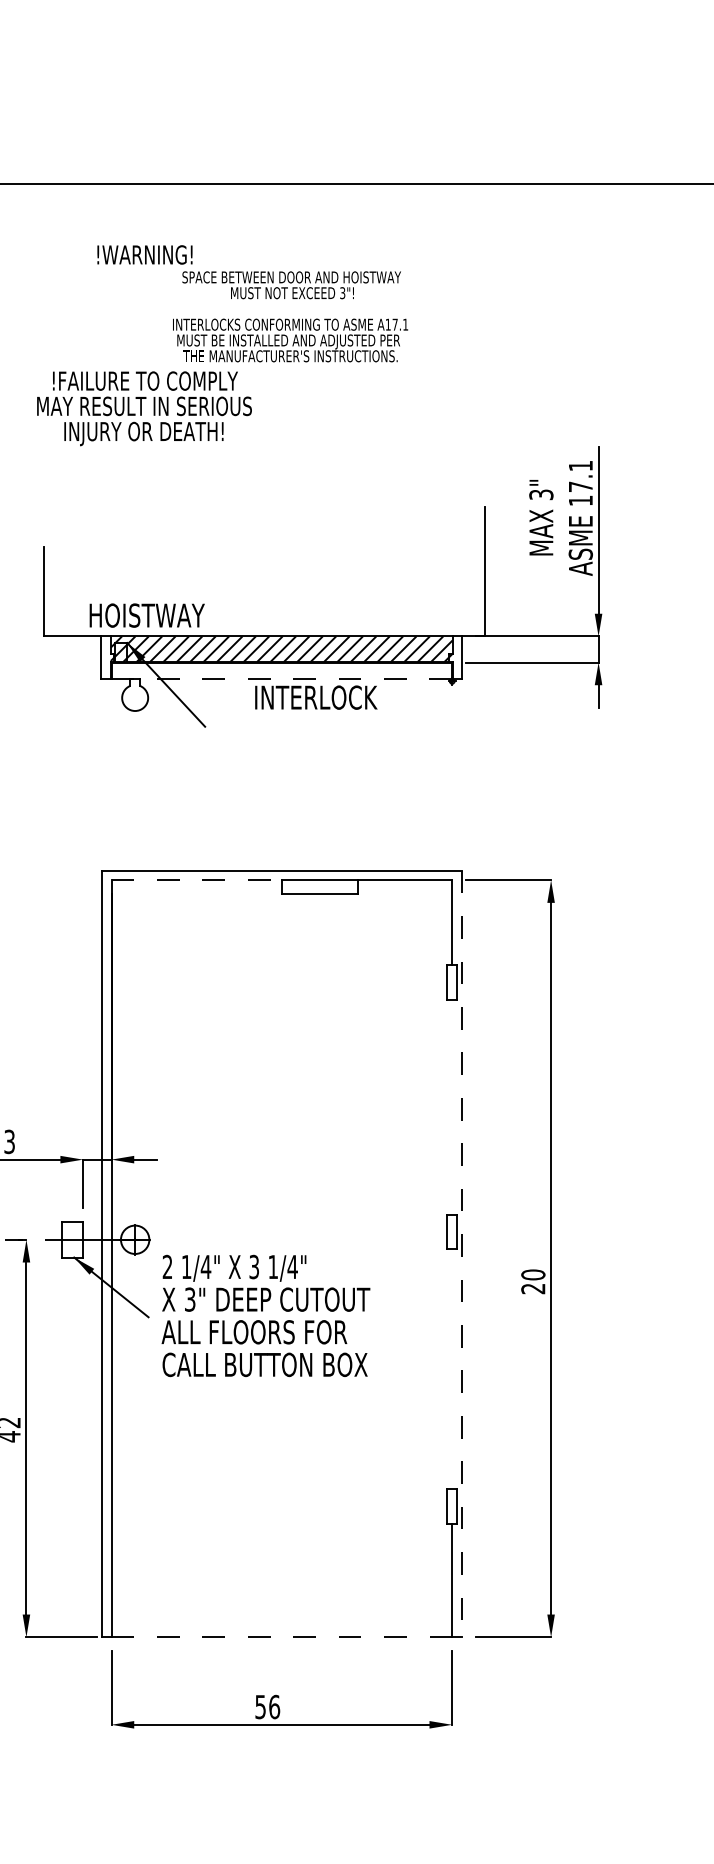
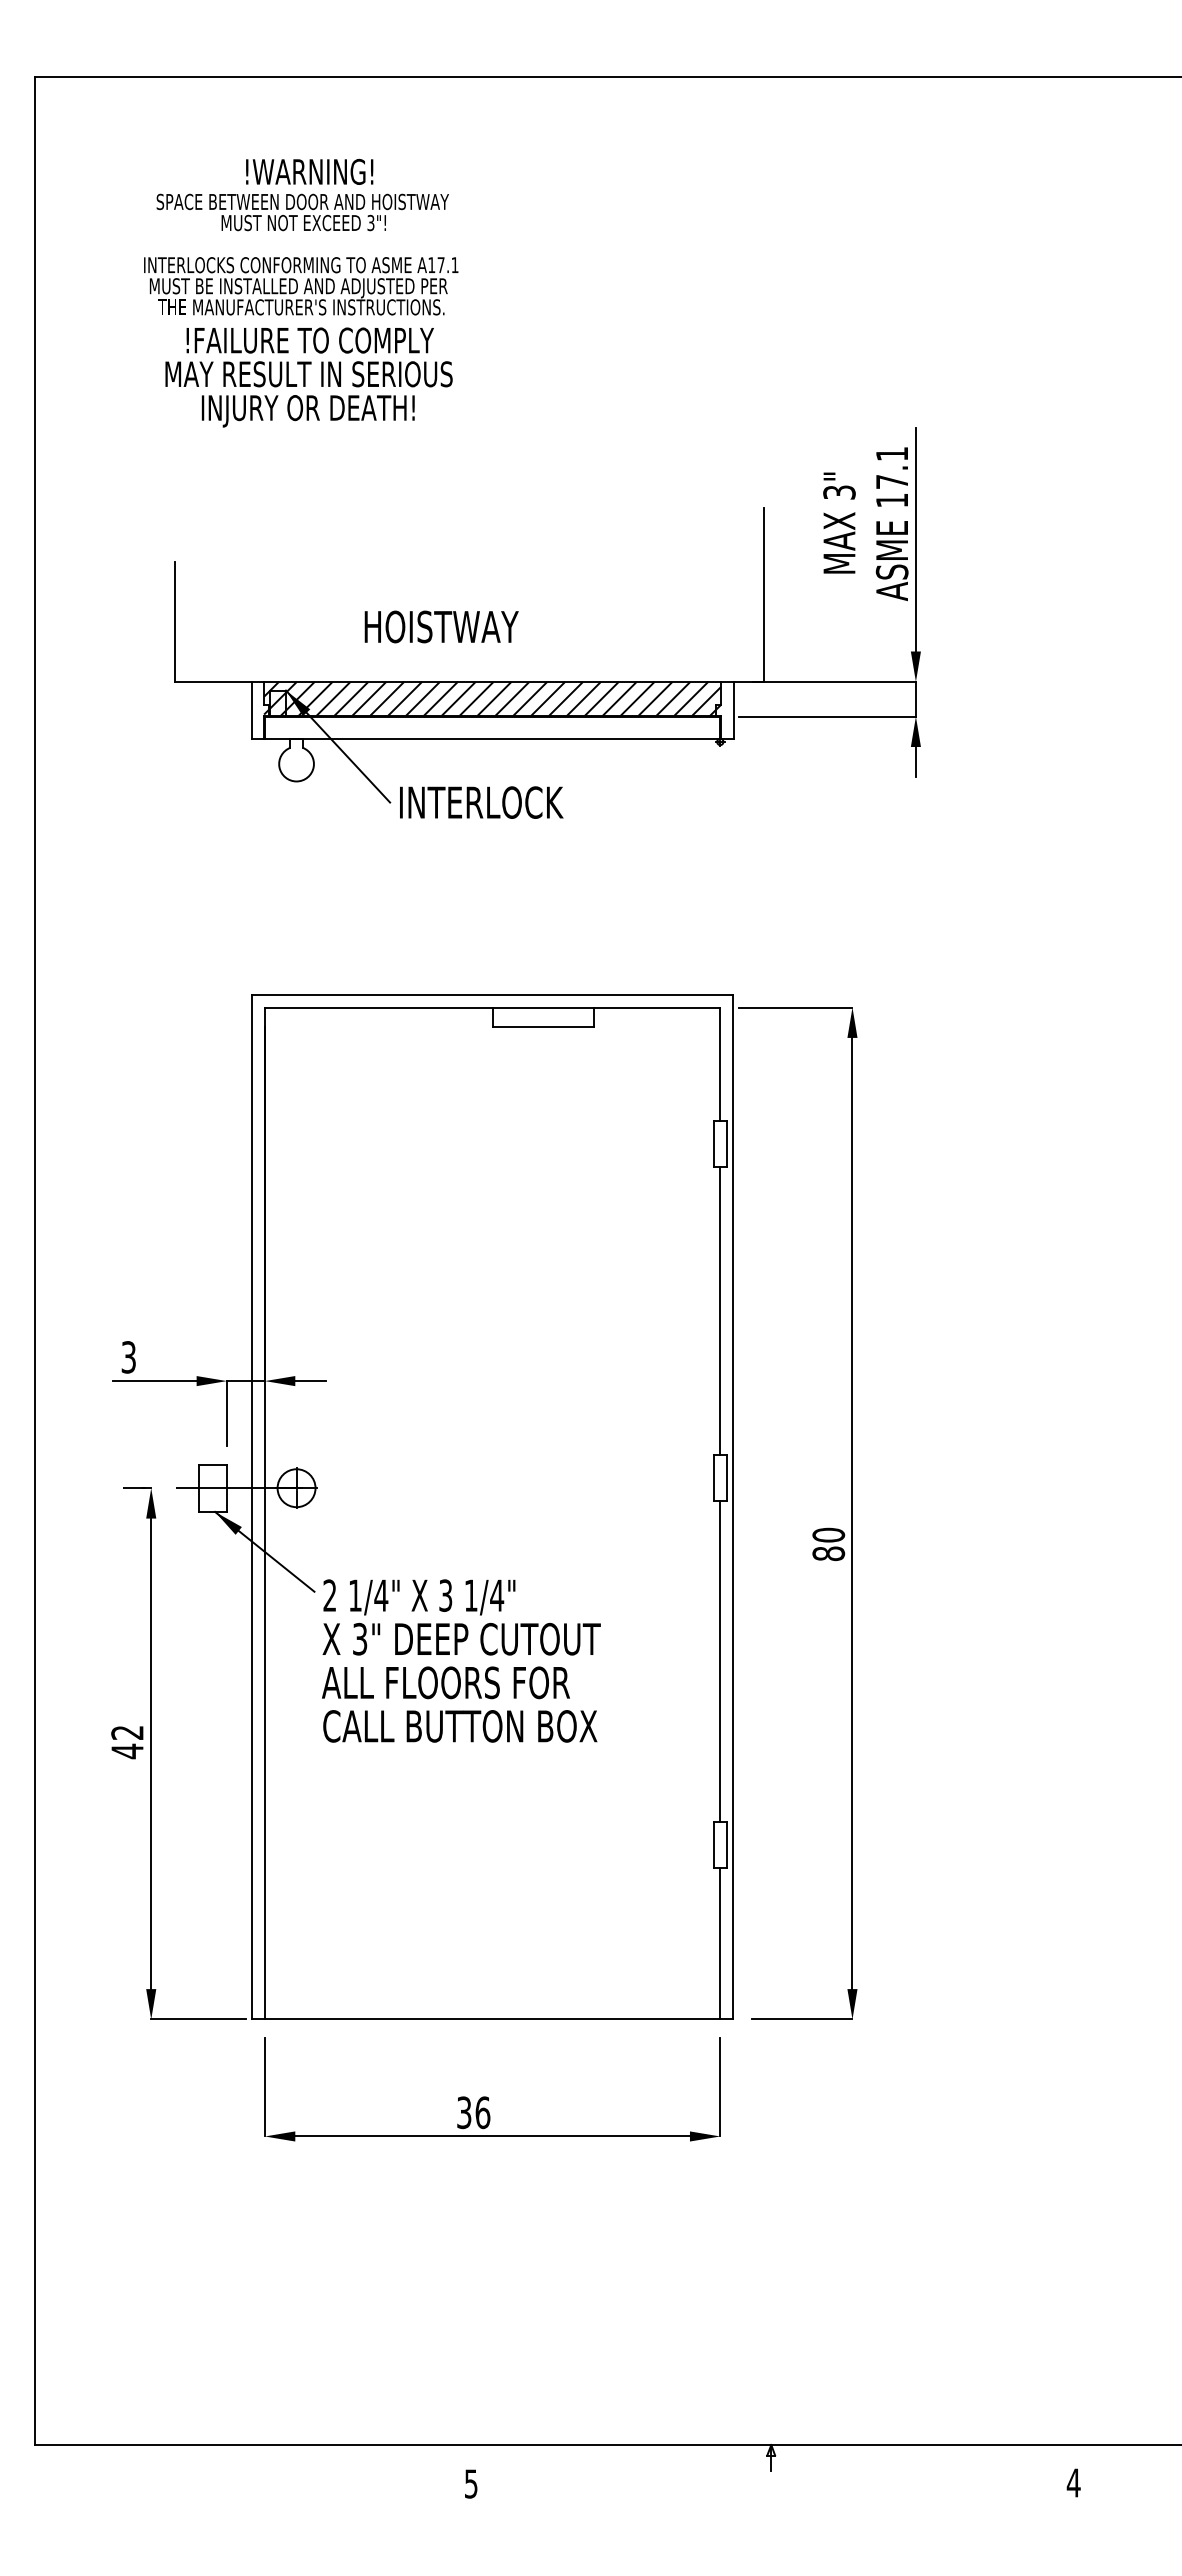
text: (290, 316) -> (301, 254), moved
text: (147, 615) -> (441, 626), moved
line: (281, 678) -> (492, 738), dashed -> solid
text: (316, 697) -> (481, 802), moved
line: (196, 880) -> (378, 1007), dashed -> solid
line: (452, 1107) -> (720, 1311), added
line: (461, 1254) -> (732, 1507), dashed -> solid
text: (533, 1288) -> (828, 1553), 20 -> 80
text: (266, 1315) -> (461, 1660), moved
line: (452, 1368) -> (720, 1660), added
line: (281, 1637) -> (492, 2019), dashed -> solid
text: (260, 1706) -> (464, 2112), 56 -> 36

